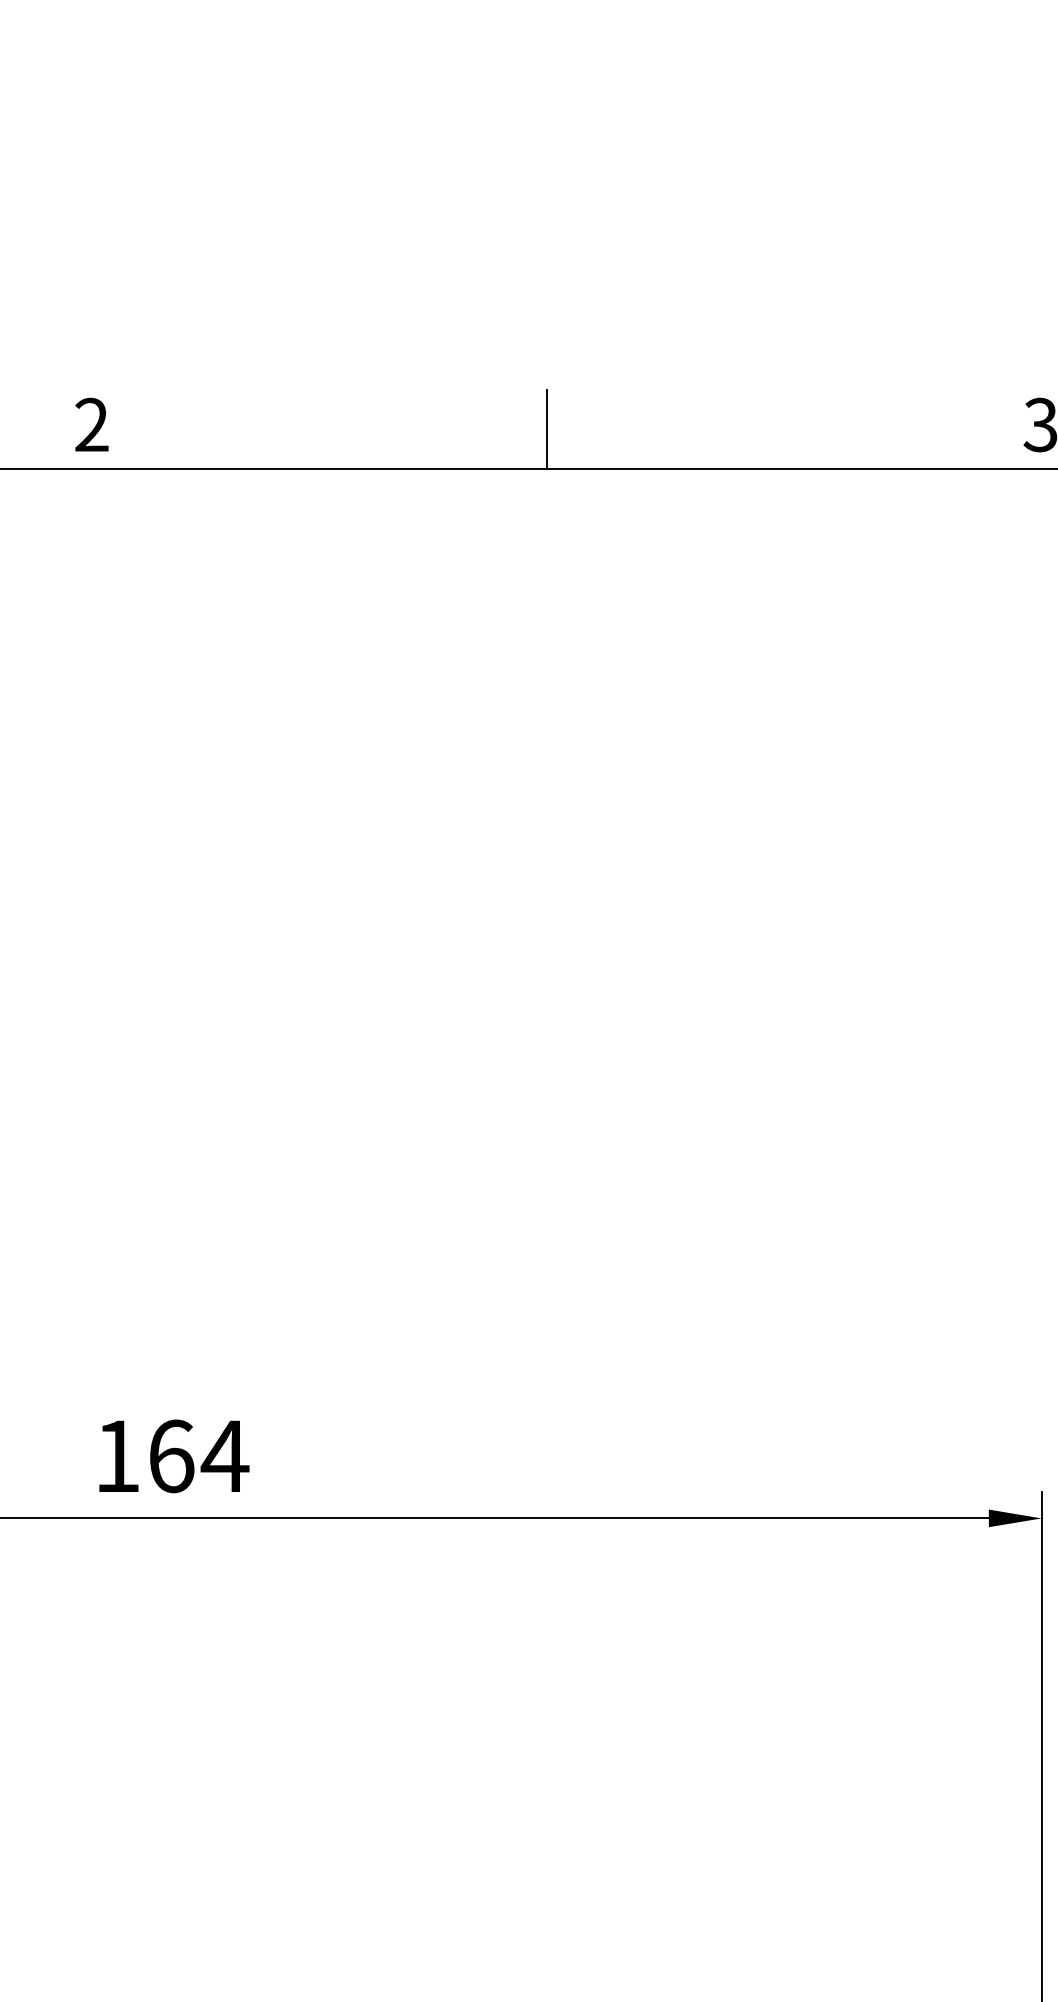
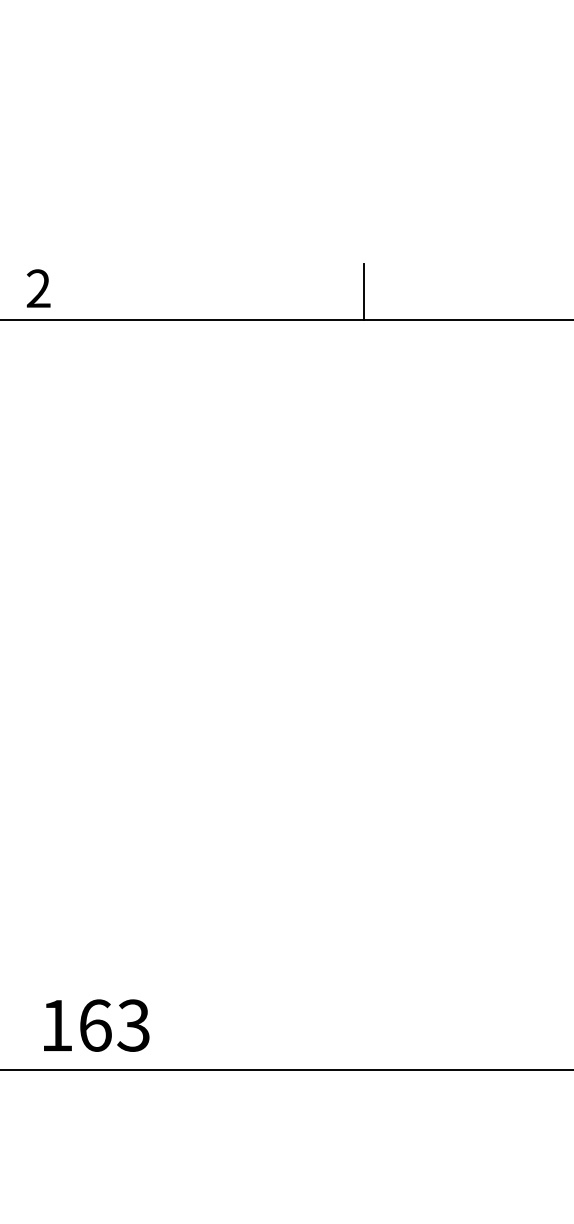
text: (224, 1456) -> (133, 1025), 164 -> 163

